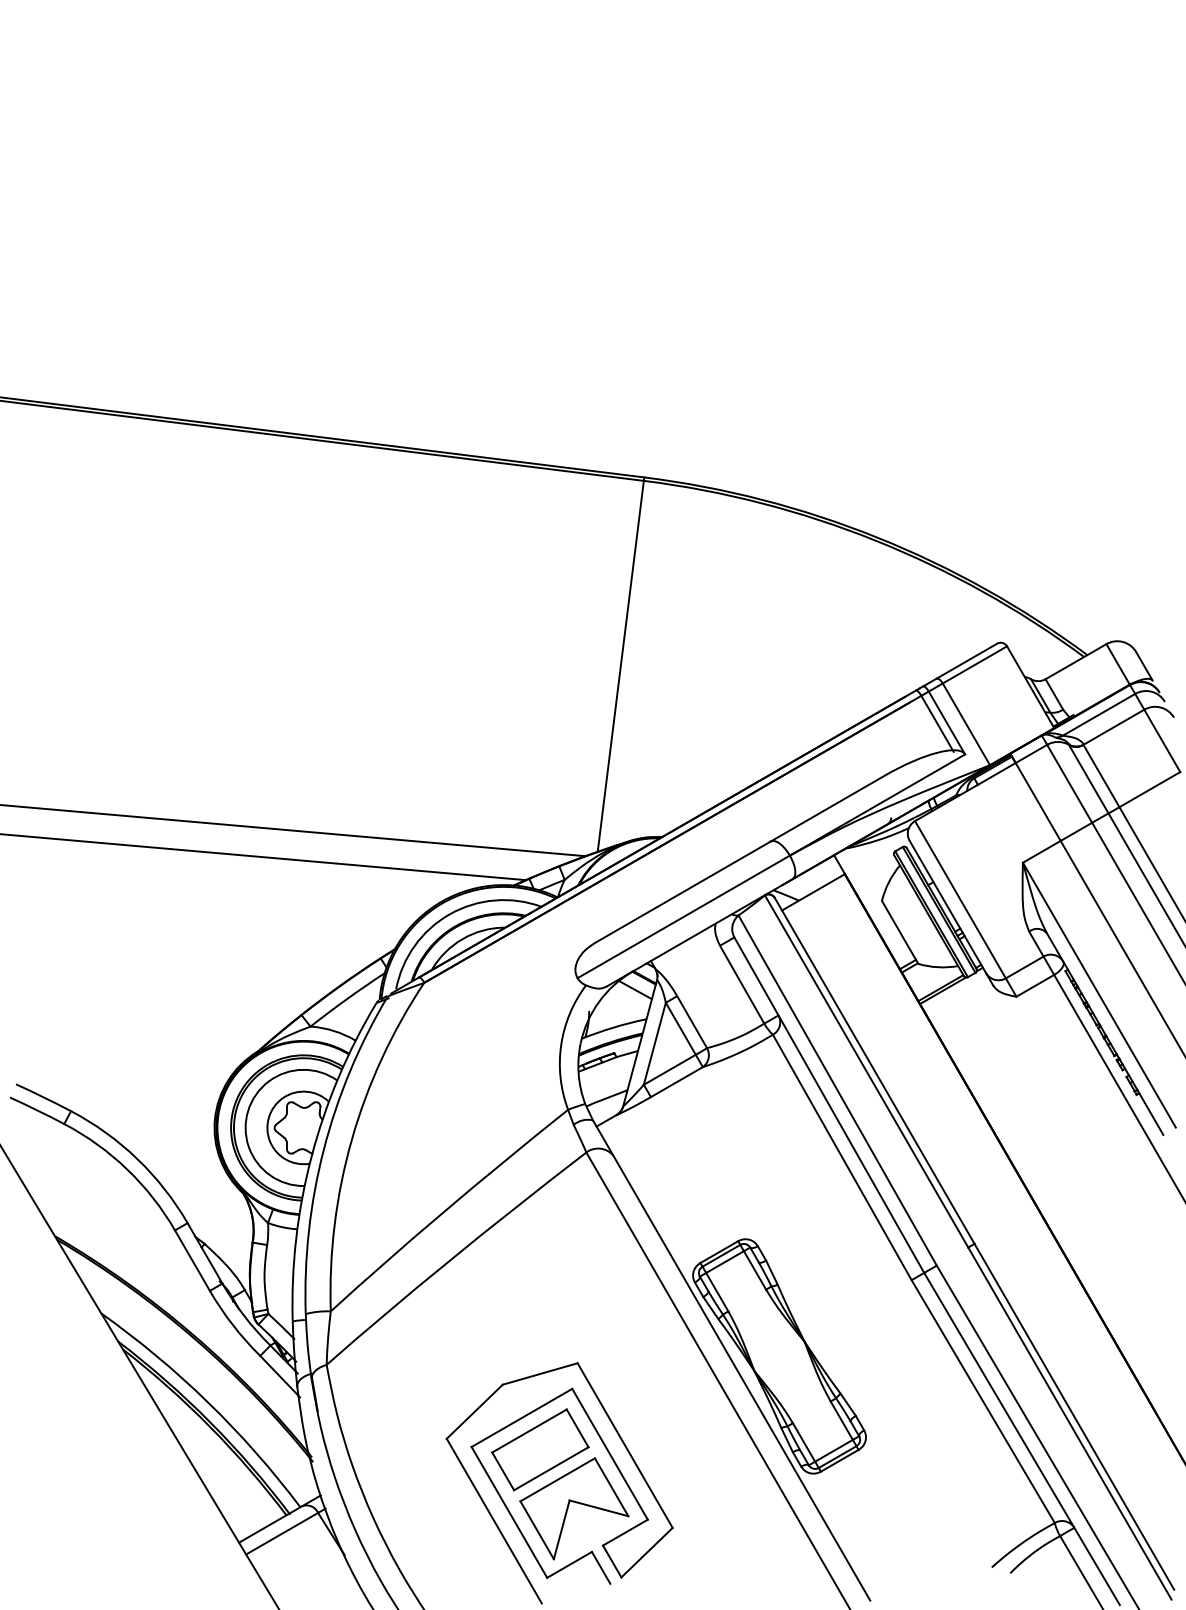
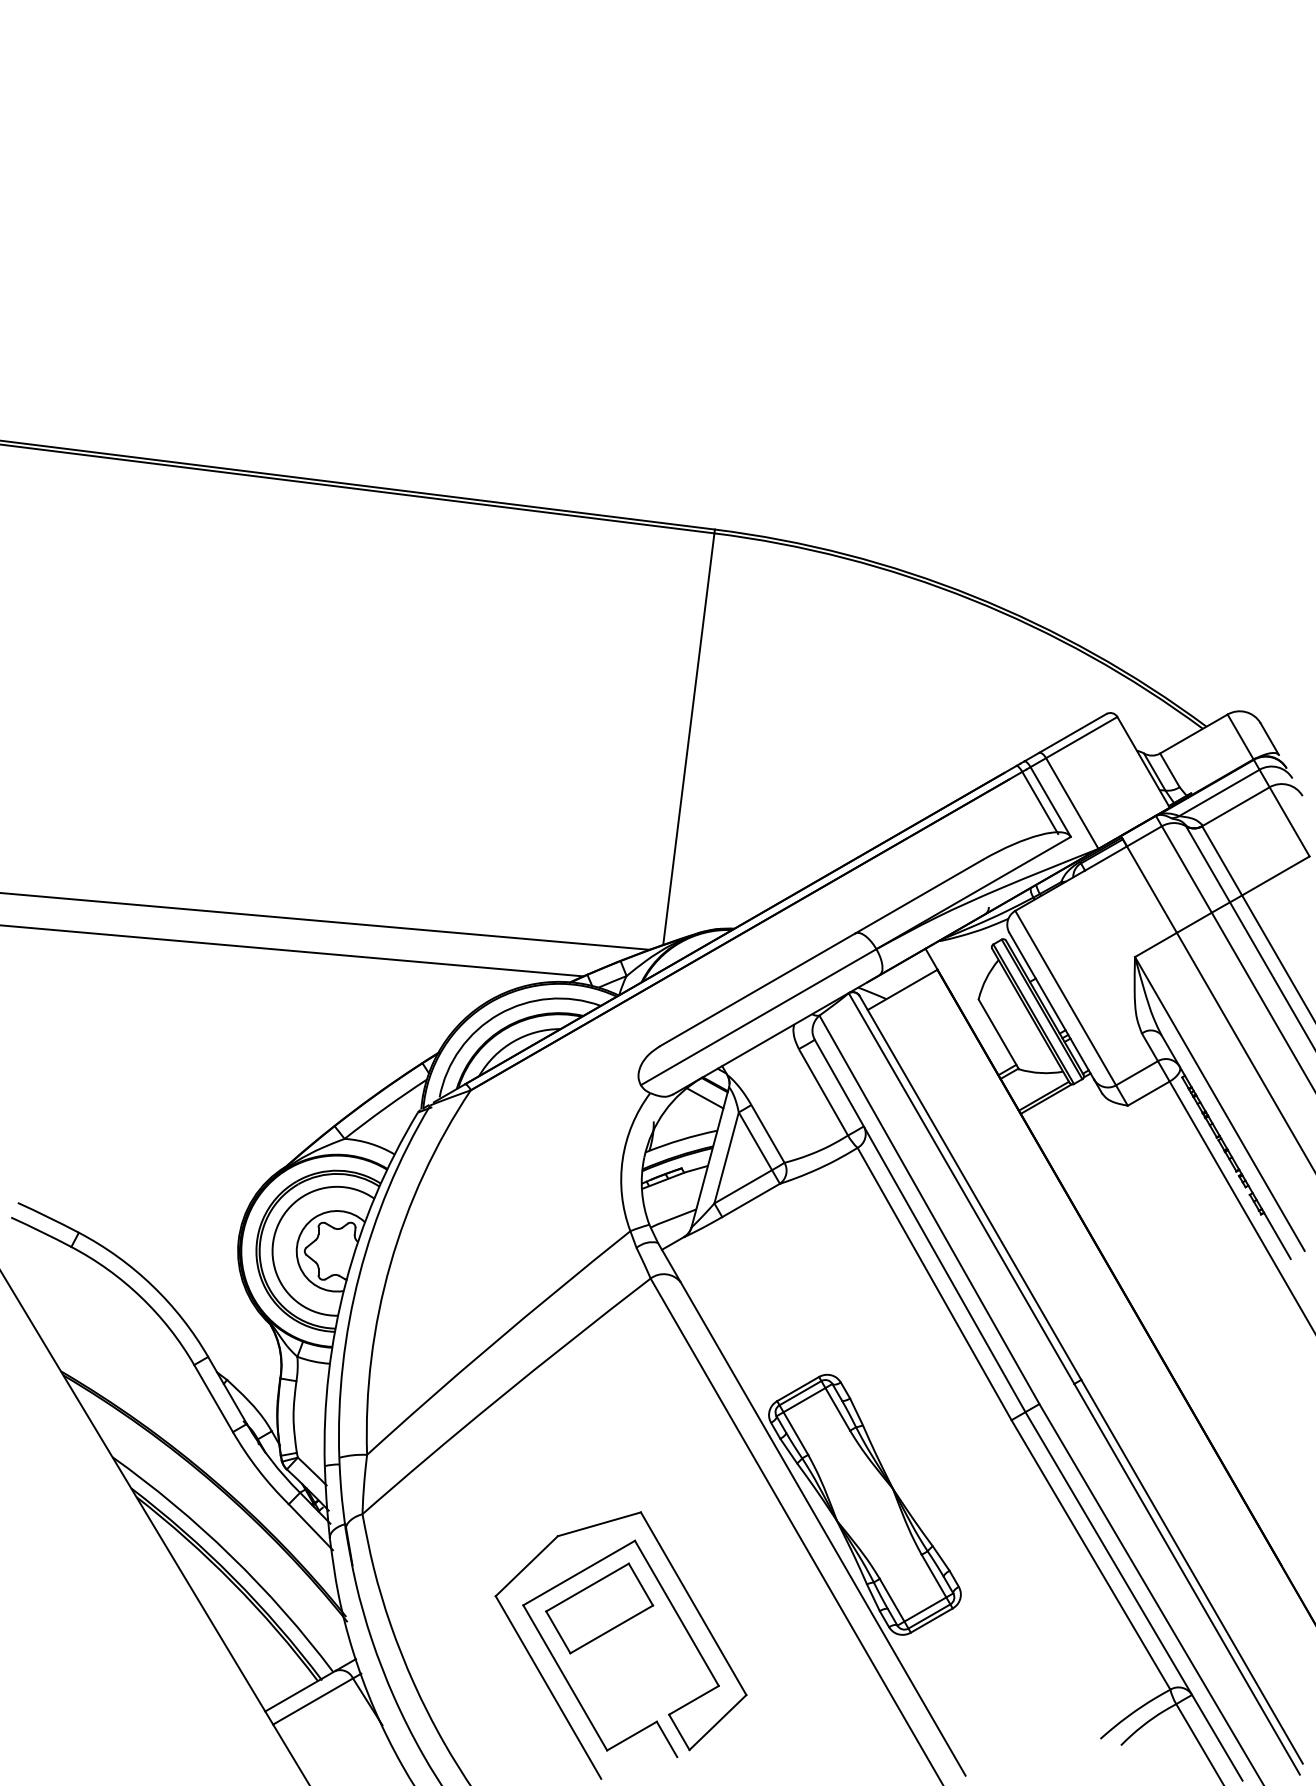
part: (575, 1503) -> (638, 1667), removed

